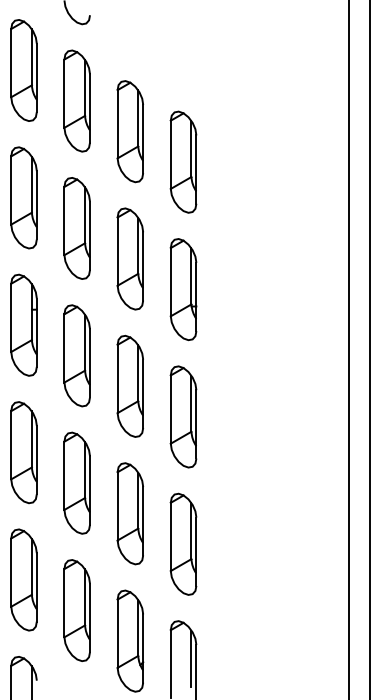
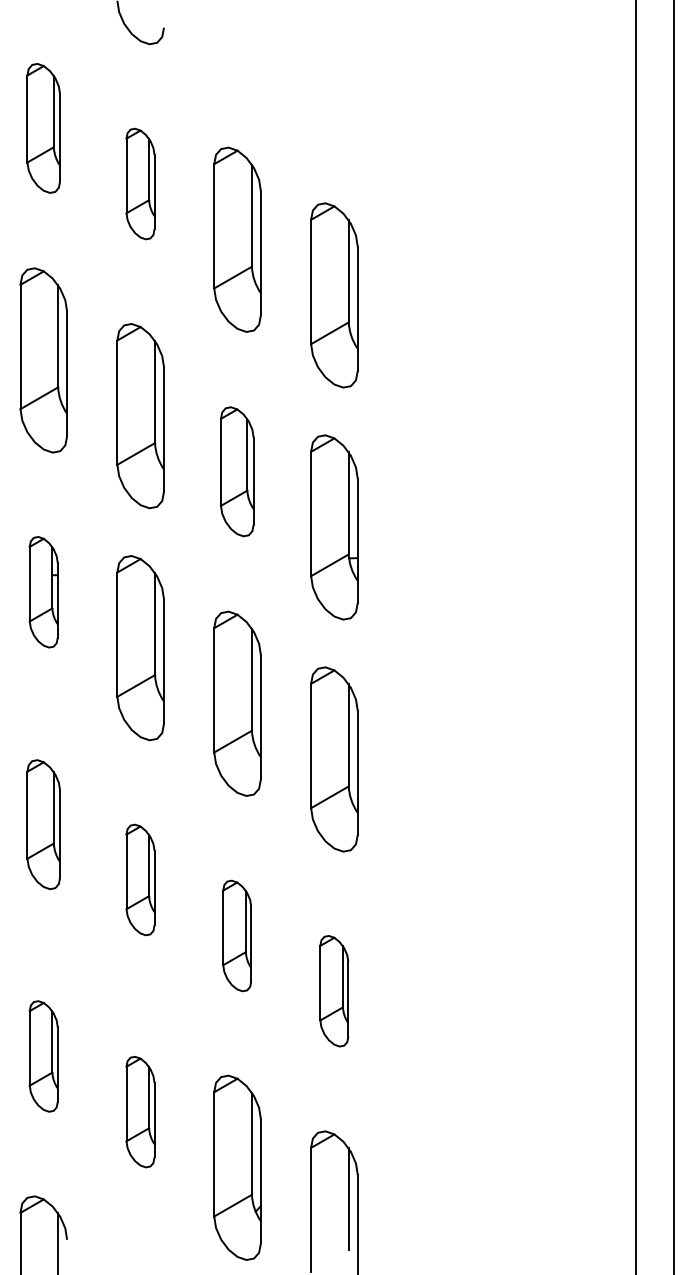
part: (23, 70) -> (42, 128), size x0.7
part: (76, 100) -> (139, 183), size x0.6
part: (129, 258) -> (235, 470), size x0.7
part: (23, 324) -> (42, 591), size x0.6
part: (23, 452) -> (42, 824), size x0.7
part: (76, 482) -> (139, 878), size x0.6
part: (129, 513) -> (235, 935), size x0.6
part: (183, 543) -> (334, 989), size x0.6
part: (23, 579) -> (42, 1055), size x0.6
part: (76, 610) -> (139, 1112), size x0.6

